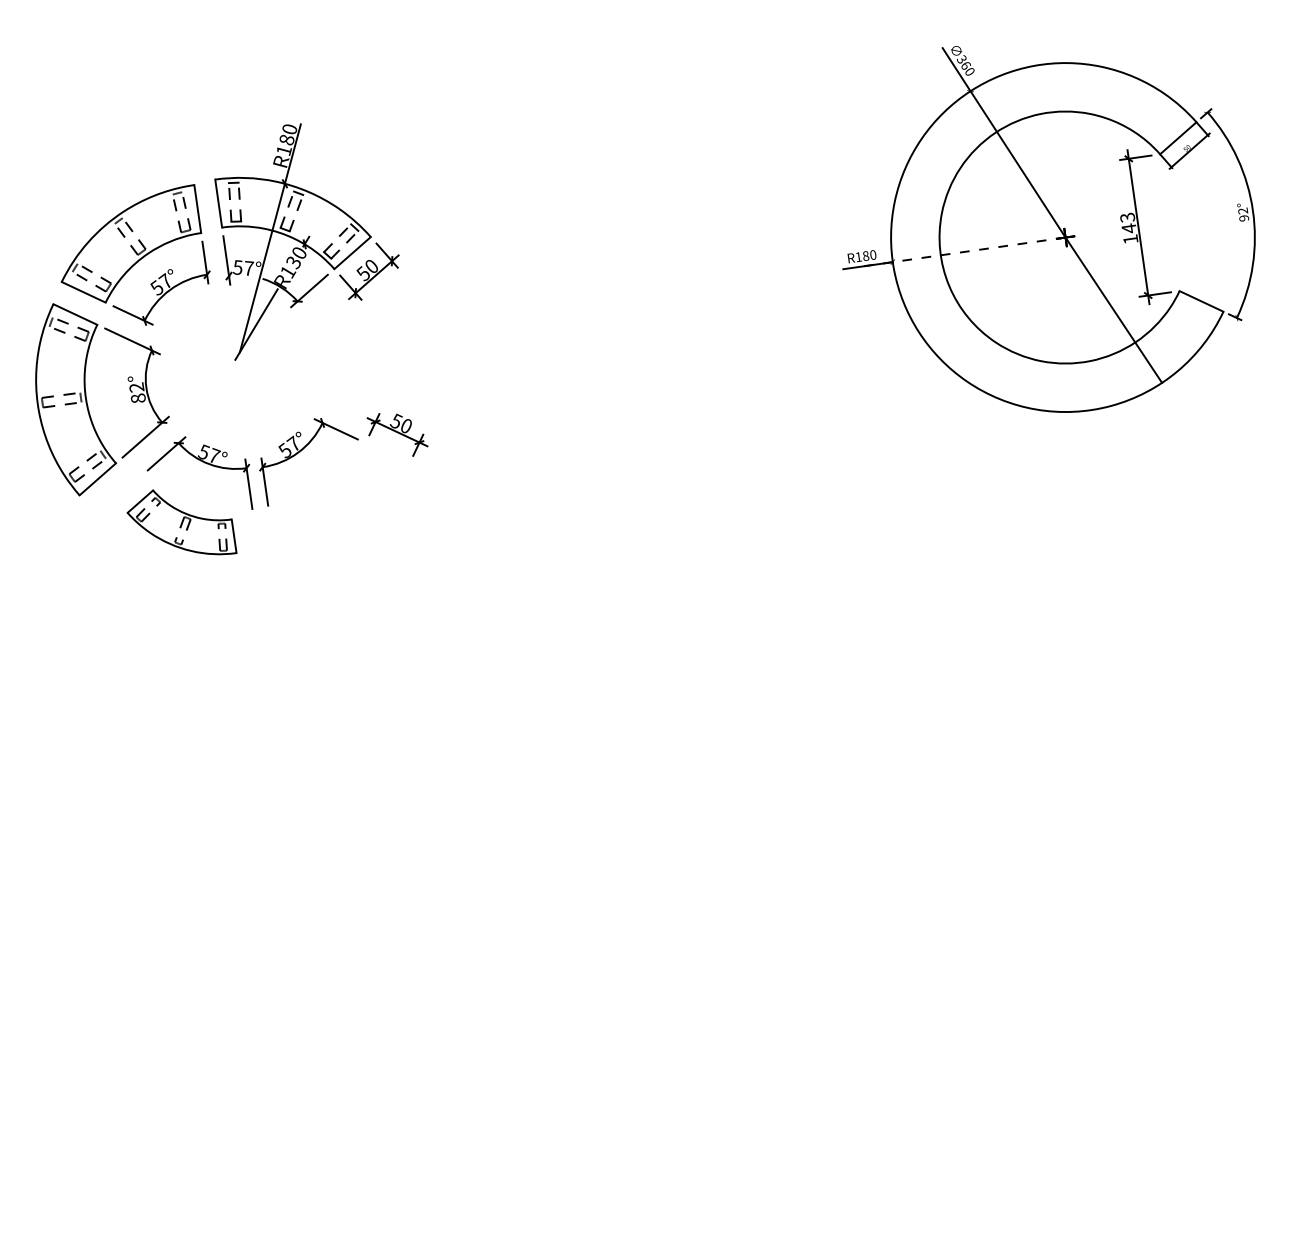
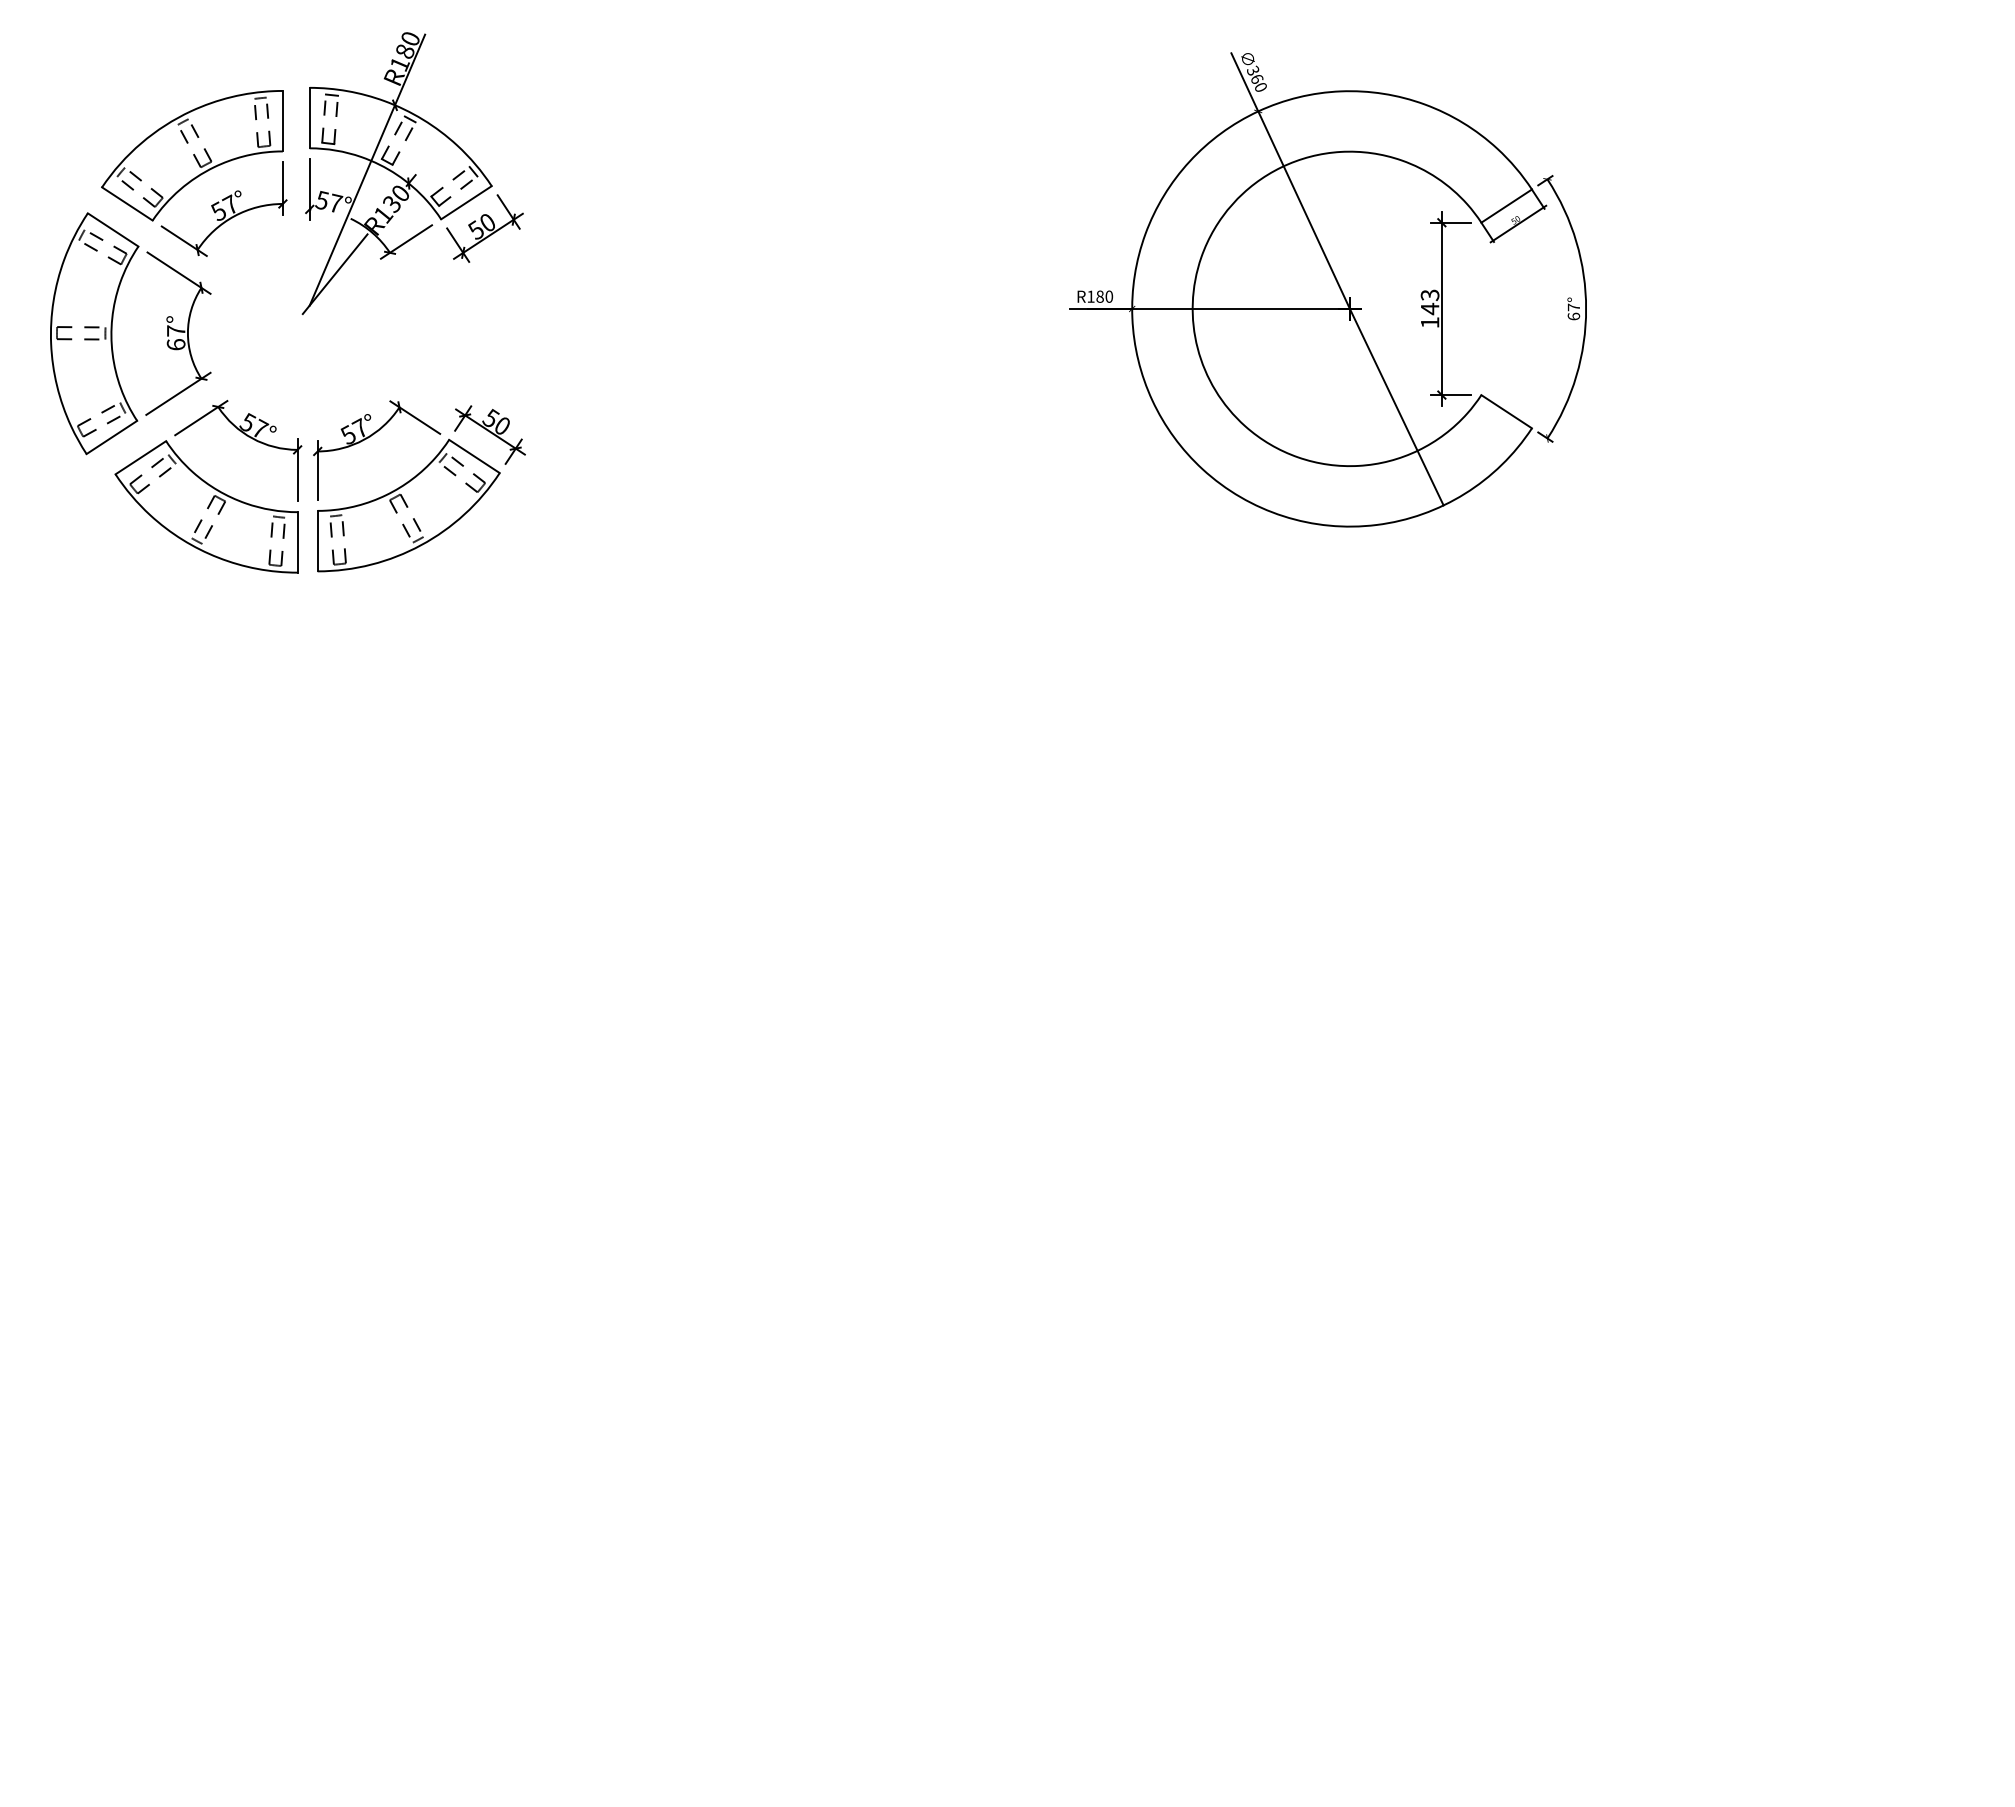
text: (1243, 214) -> (1573, 311), 92° -> 67°
line: (961, 252) -> (1218, 308), dashed -> solid
text: (136, 392) -> (175, 337), 82° -> 67°
part: (340, 499) -> (408, 505), added
part: (180, 523) -> (206, 506), size x1.43

